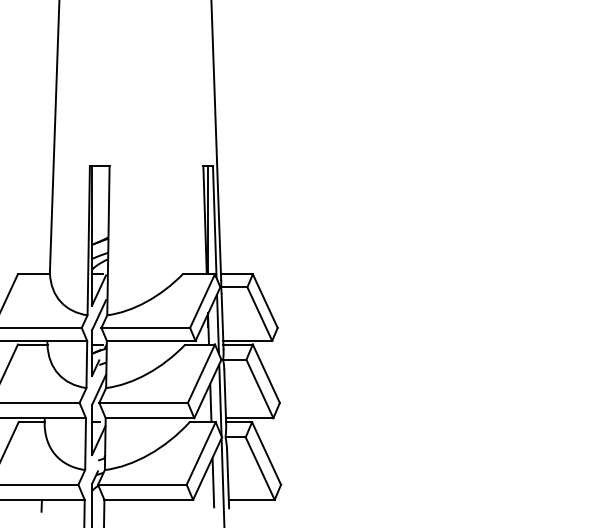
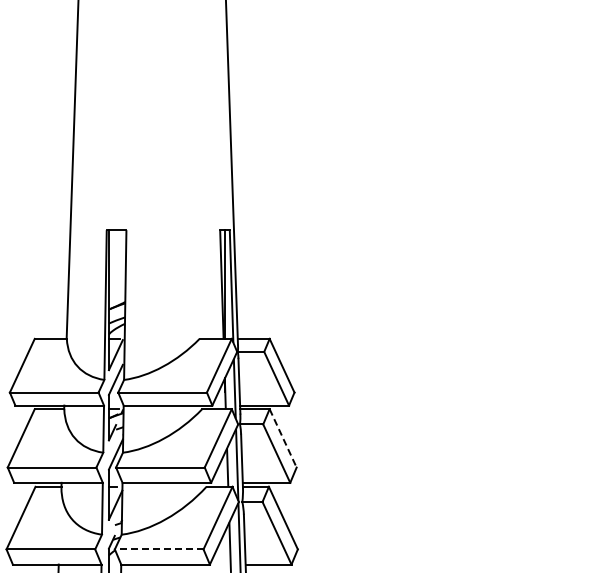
line: (266, 373) -> (283, 438), solid -> dashed
line: (141, 484) -> (158, 549), solid -> dashed

